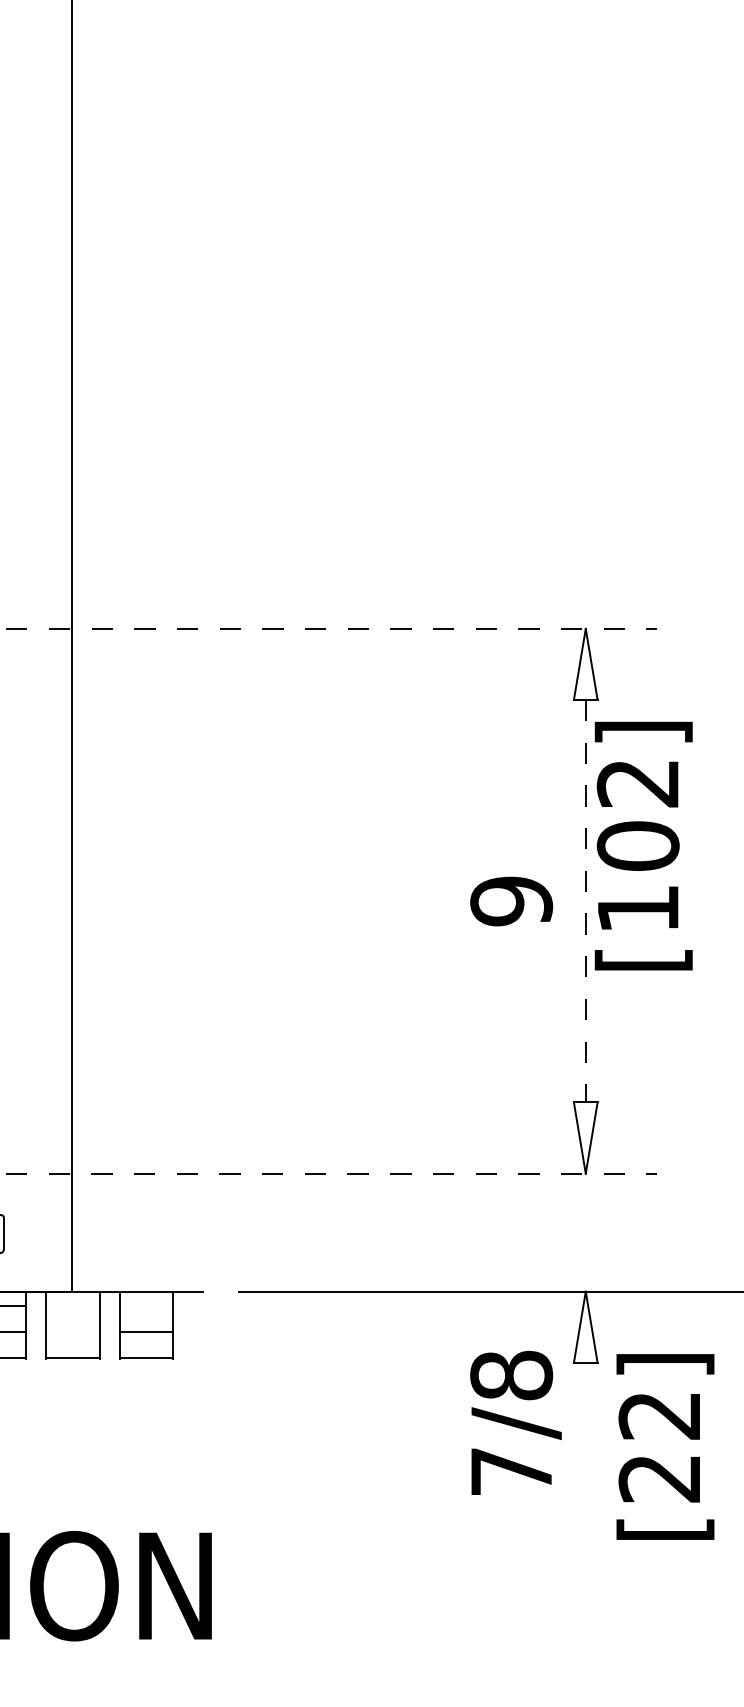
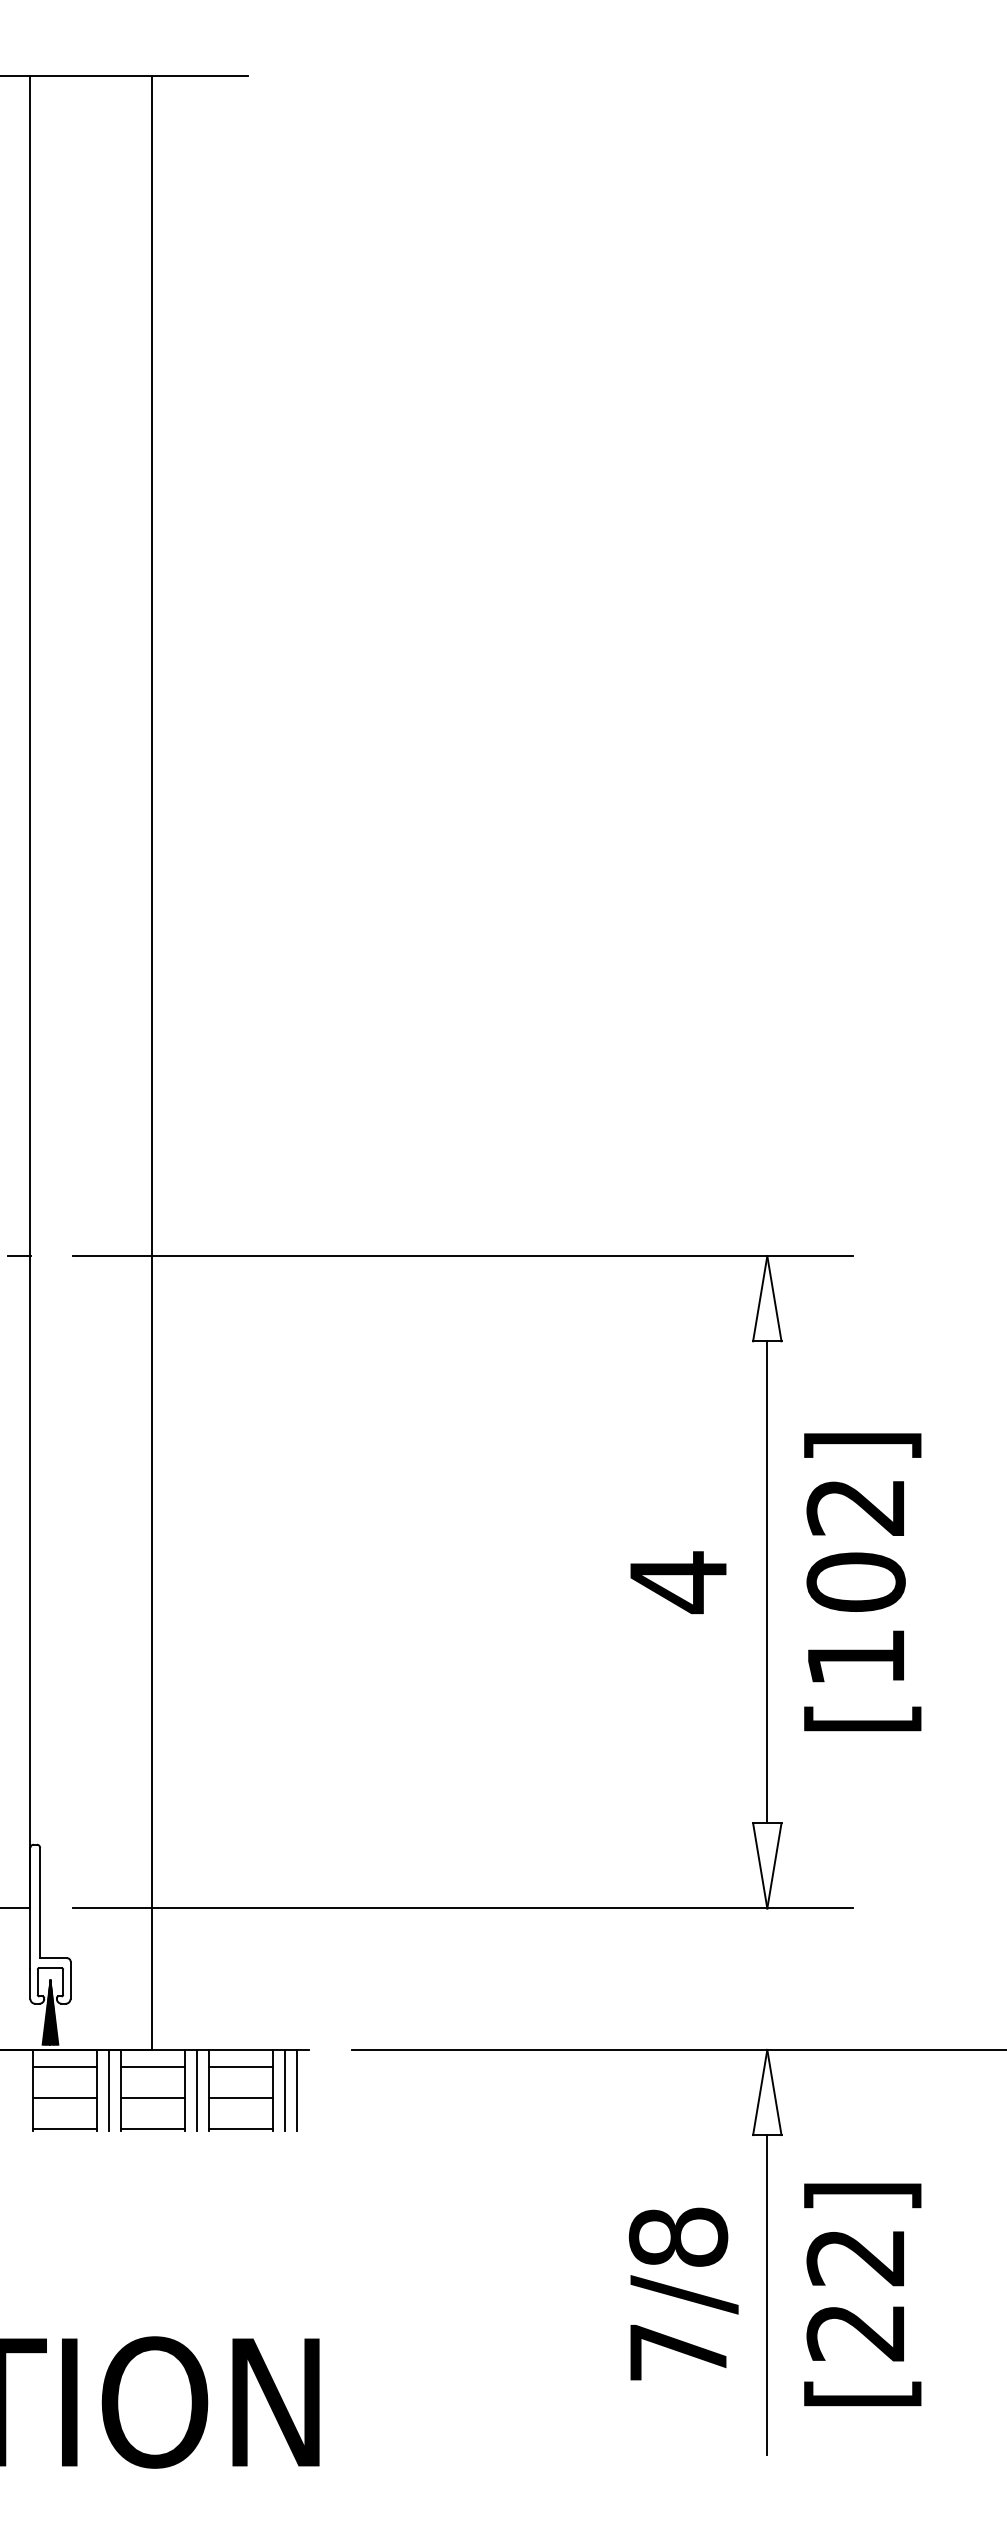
line: (331, 629) -> (462, 1256), dashed -> solid
text: (643, 846) -> (862, 1582), moved
text: (511, 901) -> (678, 1582), 9 -> 4
line: (585, 901) -> (767, 1582), dashed -> solid
line: (331, 1173) -> (462, 1908), dashed -> solid
line: (73, 1305) -> (153, 2066), added
line: (146, 1305) -> (241, 2066), added
line: (36, 1324) -> (109, 2089), added
line: (109, 1324) -> (197, 2089), added
line: (183, 1324) -> (285, 2089), added
line: (193, 1324) -> (297, 2089), added
line: (73, 1331) -> (153, 2097), added
text: (515, 1422) -> (683, 2293), moved
text: (665, 1446) -> (862, 2294), moved
line: (585, 1495) -> (767, 2294), added

